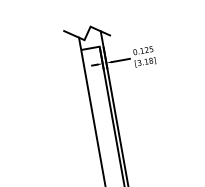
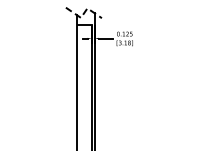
line: (87, 33) -> (84, 13), solid -> dashed

